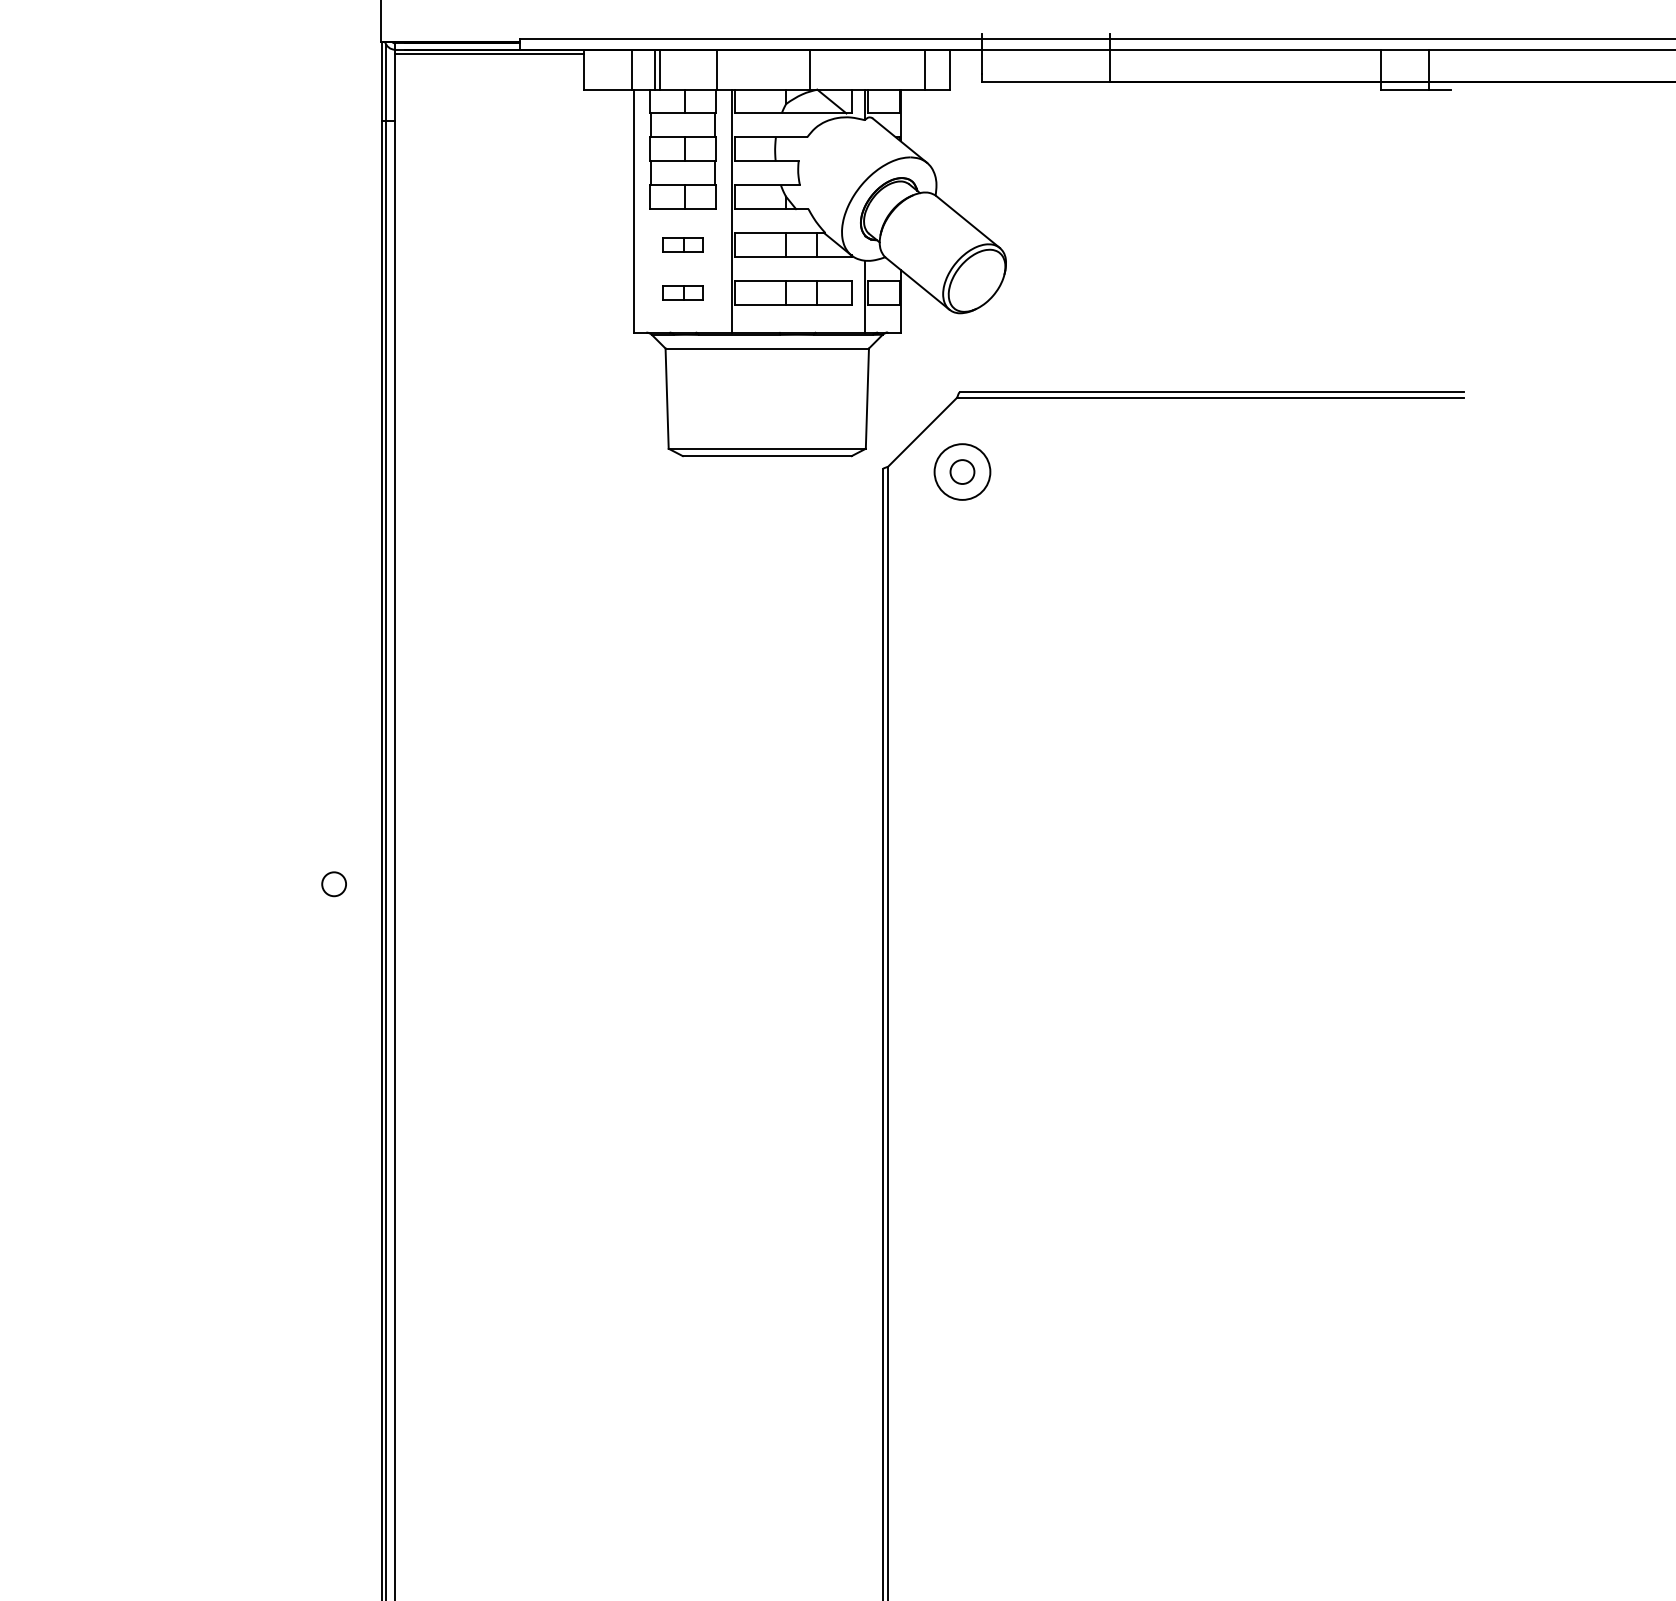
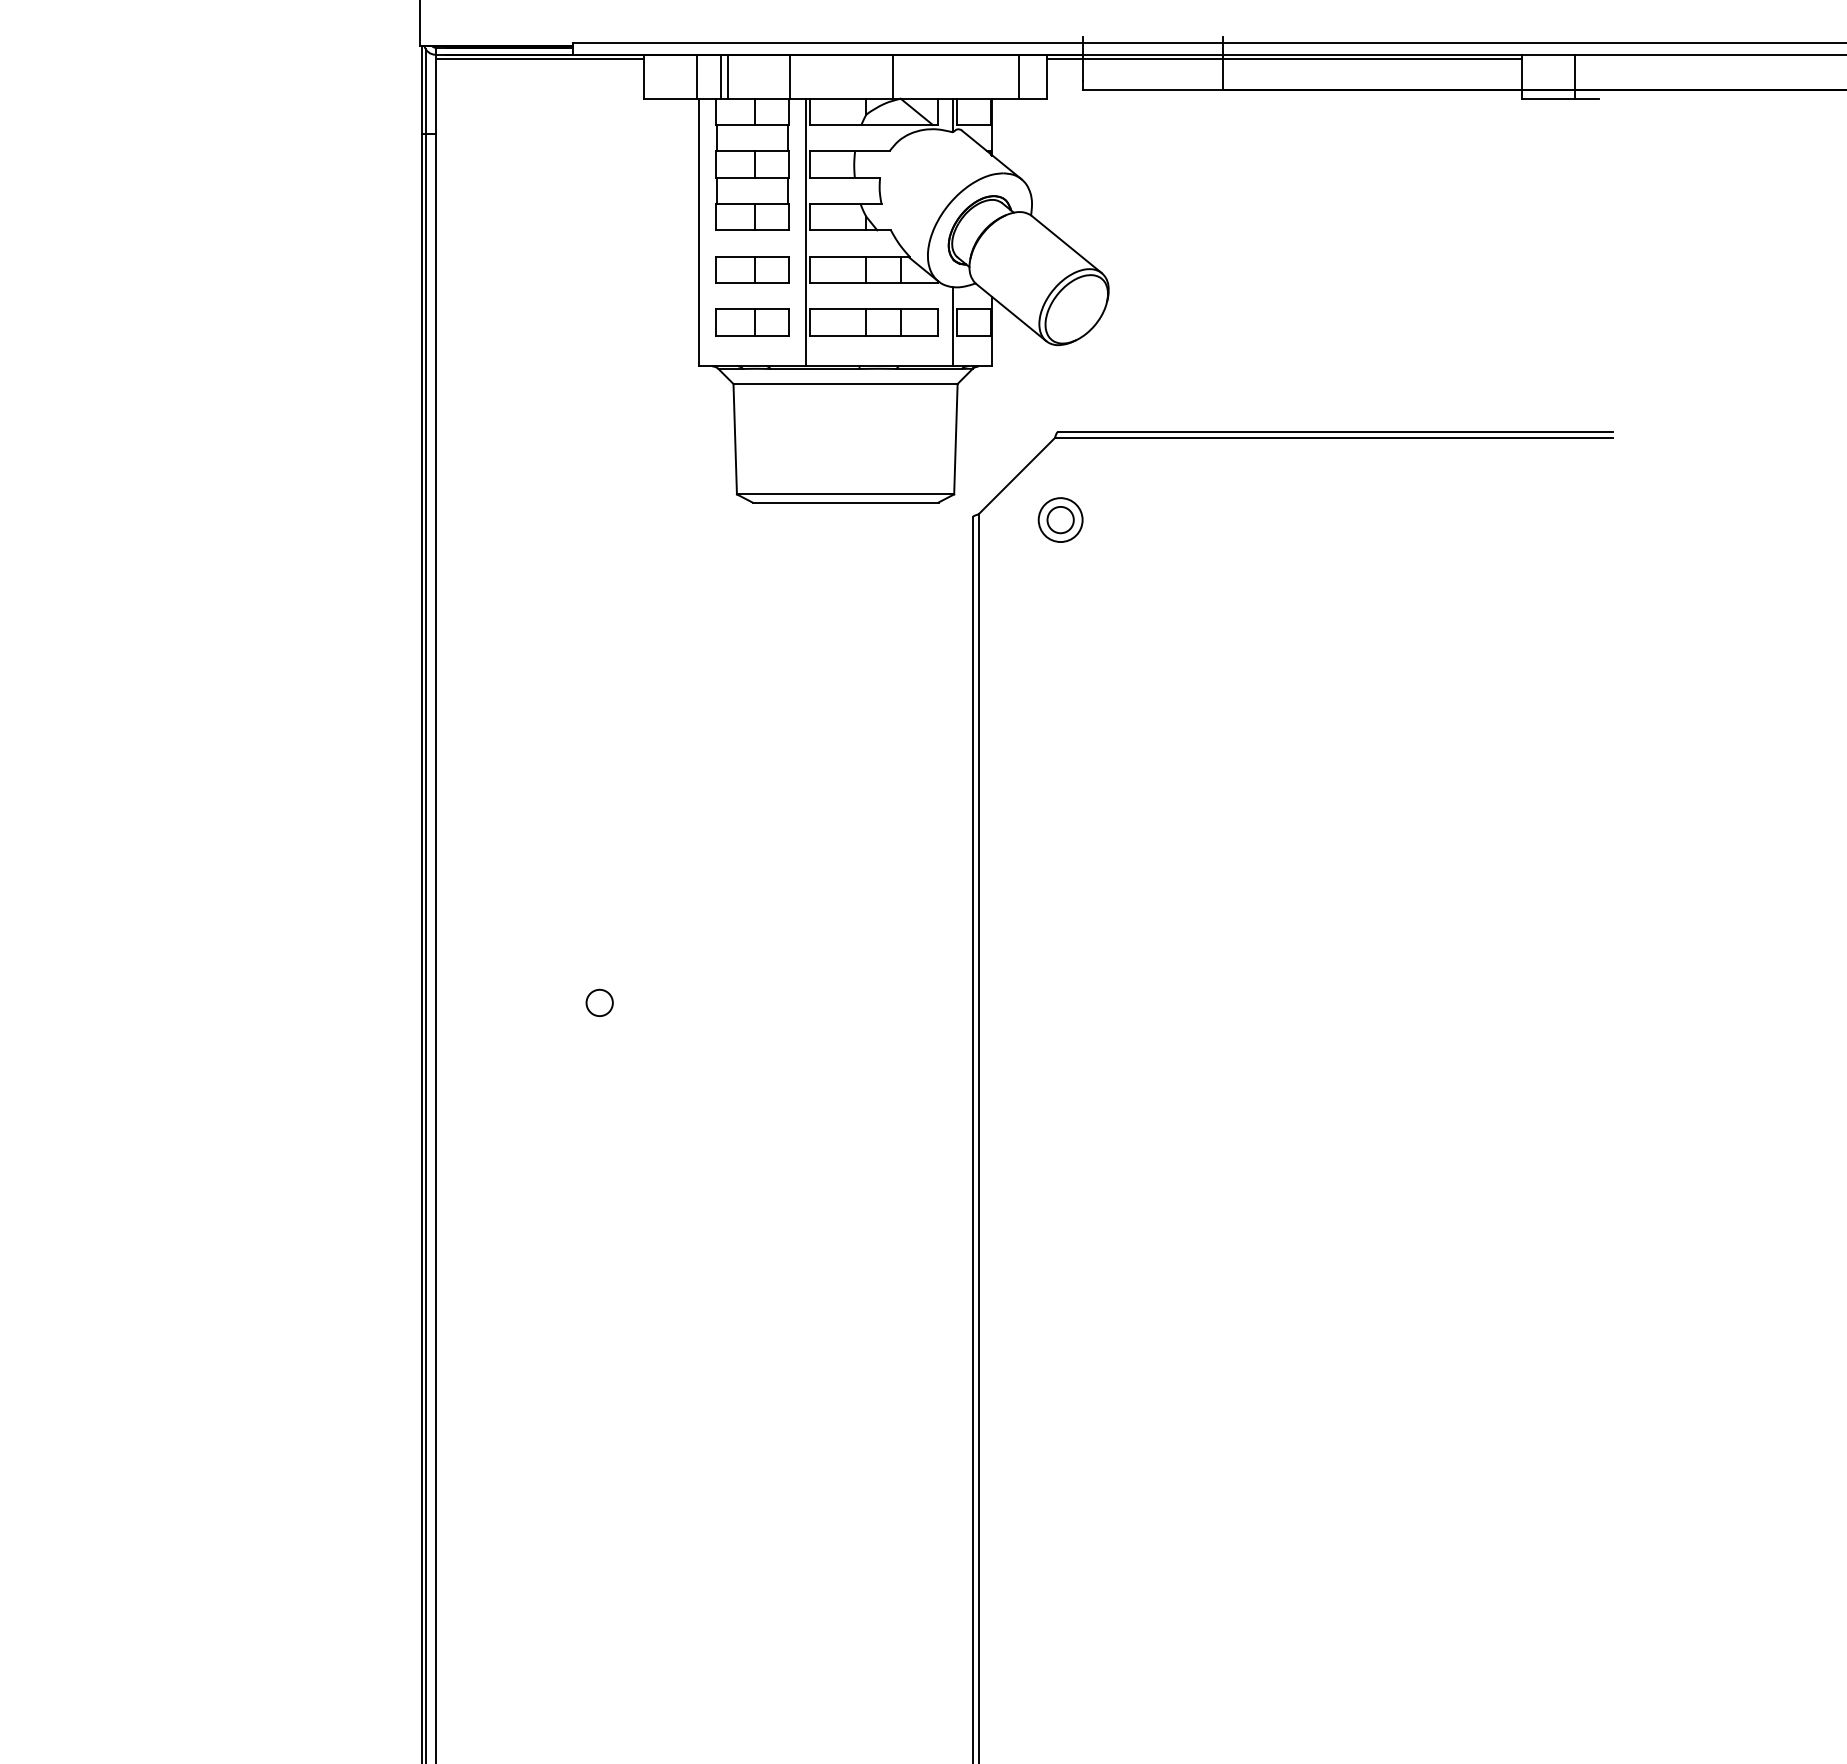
line: (1165, 53) -> (1284, 58), added
part: (682, 244) -> (752, 269), size x1.67
part: (682, 292) -> (752, 322), size x1.67
circle: (962, 471) -> (1060, 519), size x0.71
circle: (333, 884) -> (598, 1003), moved

